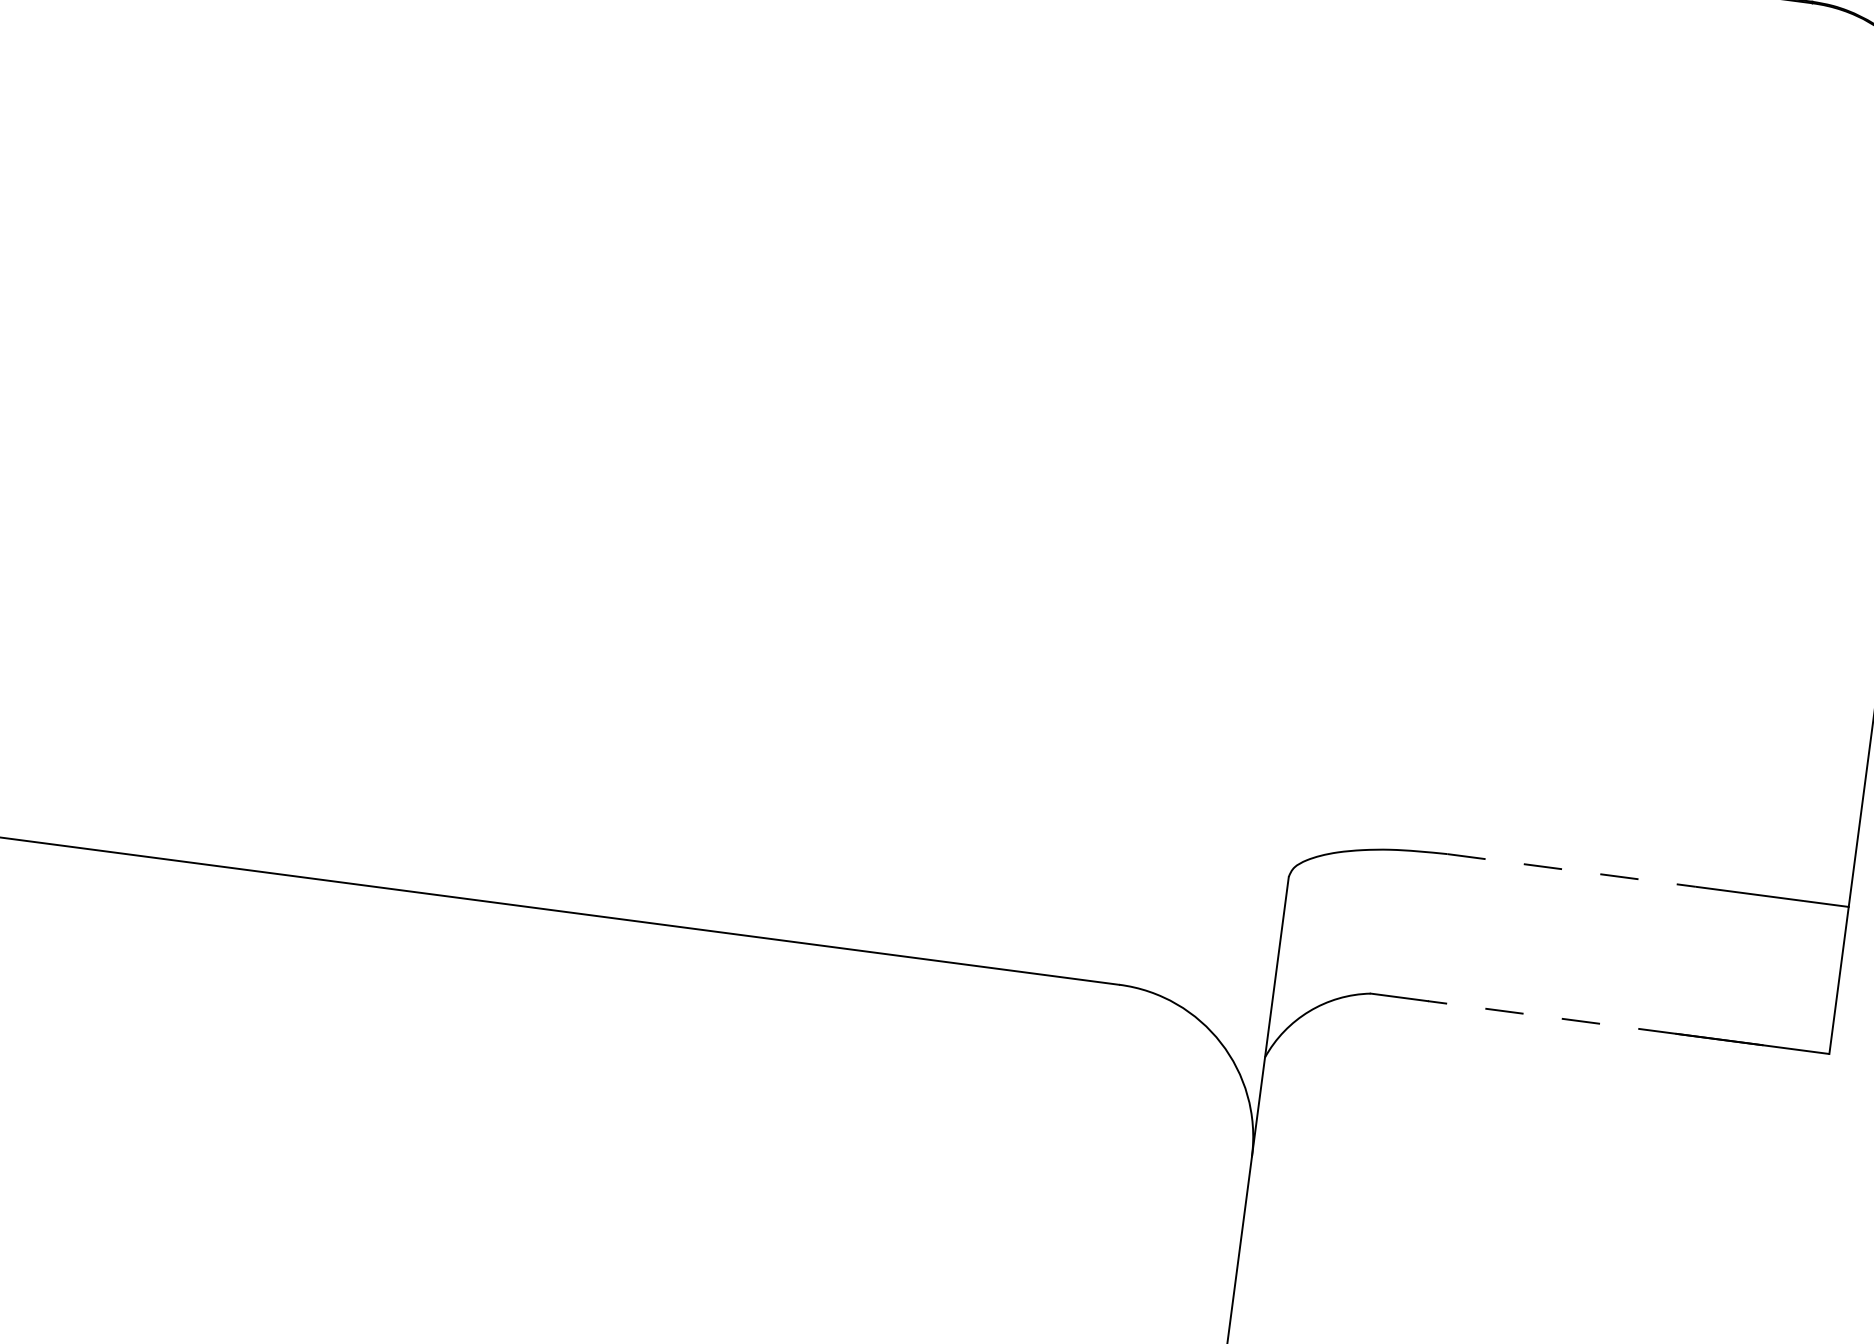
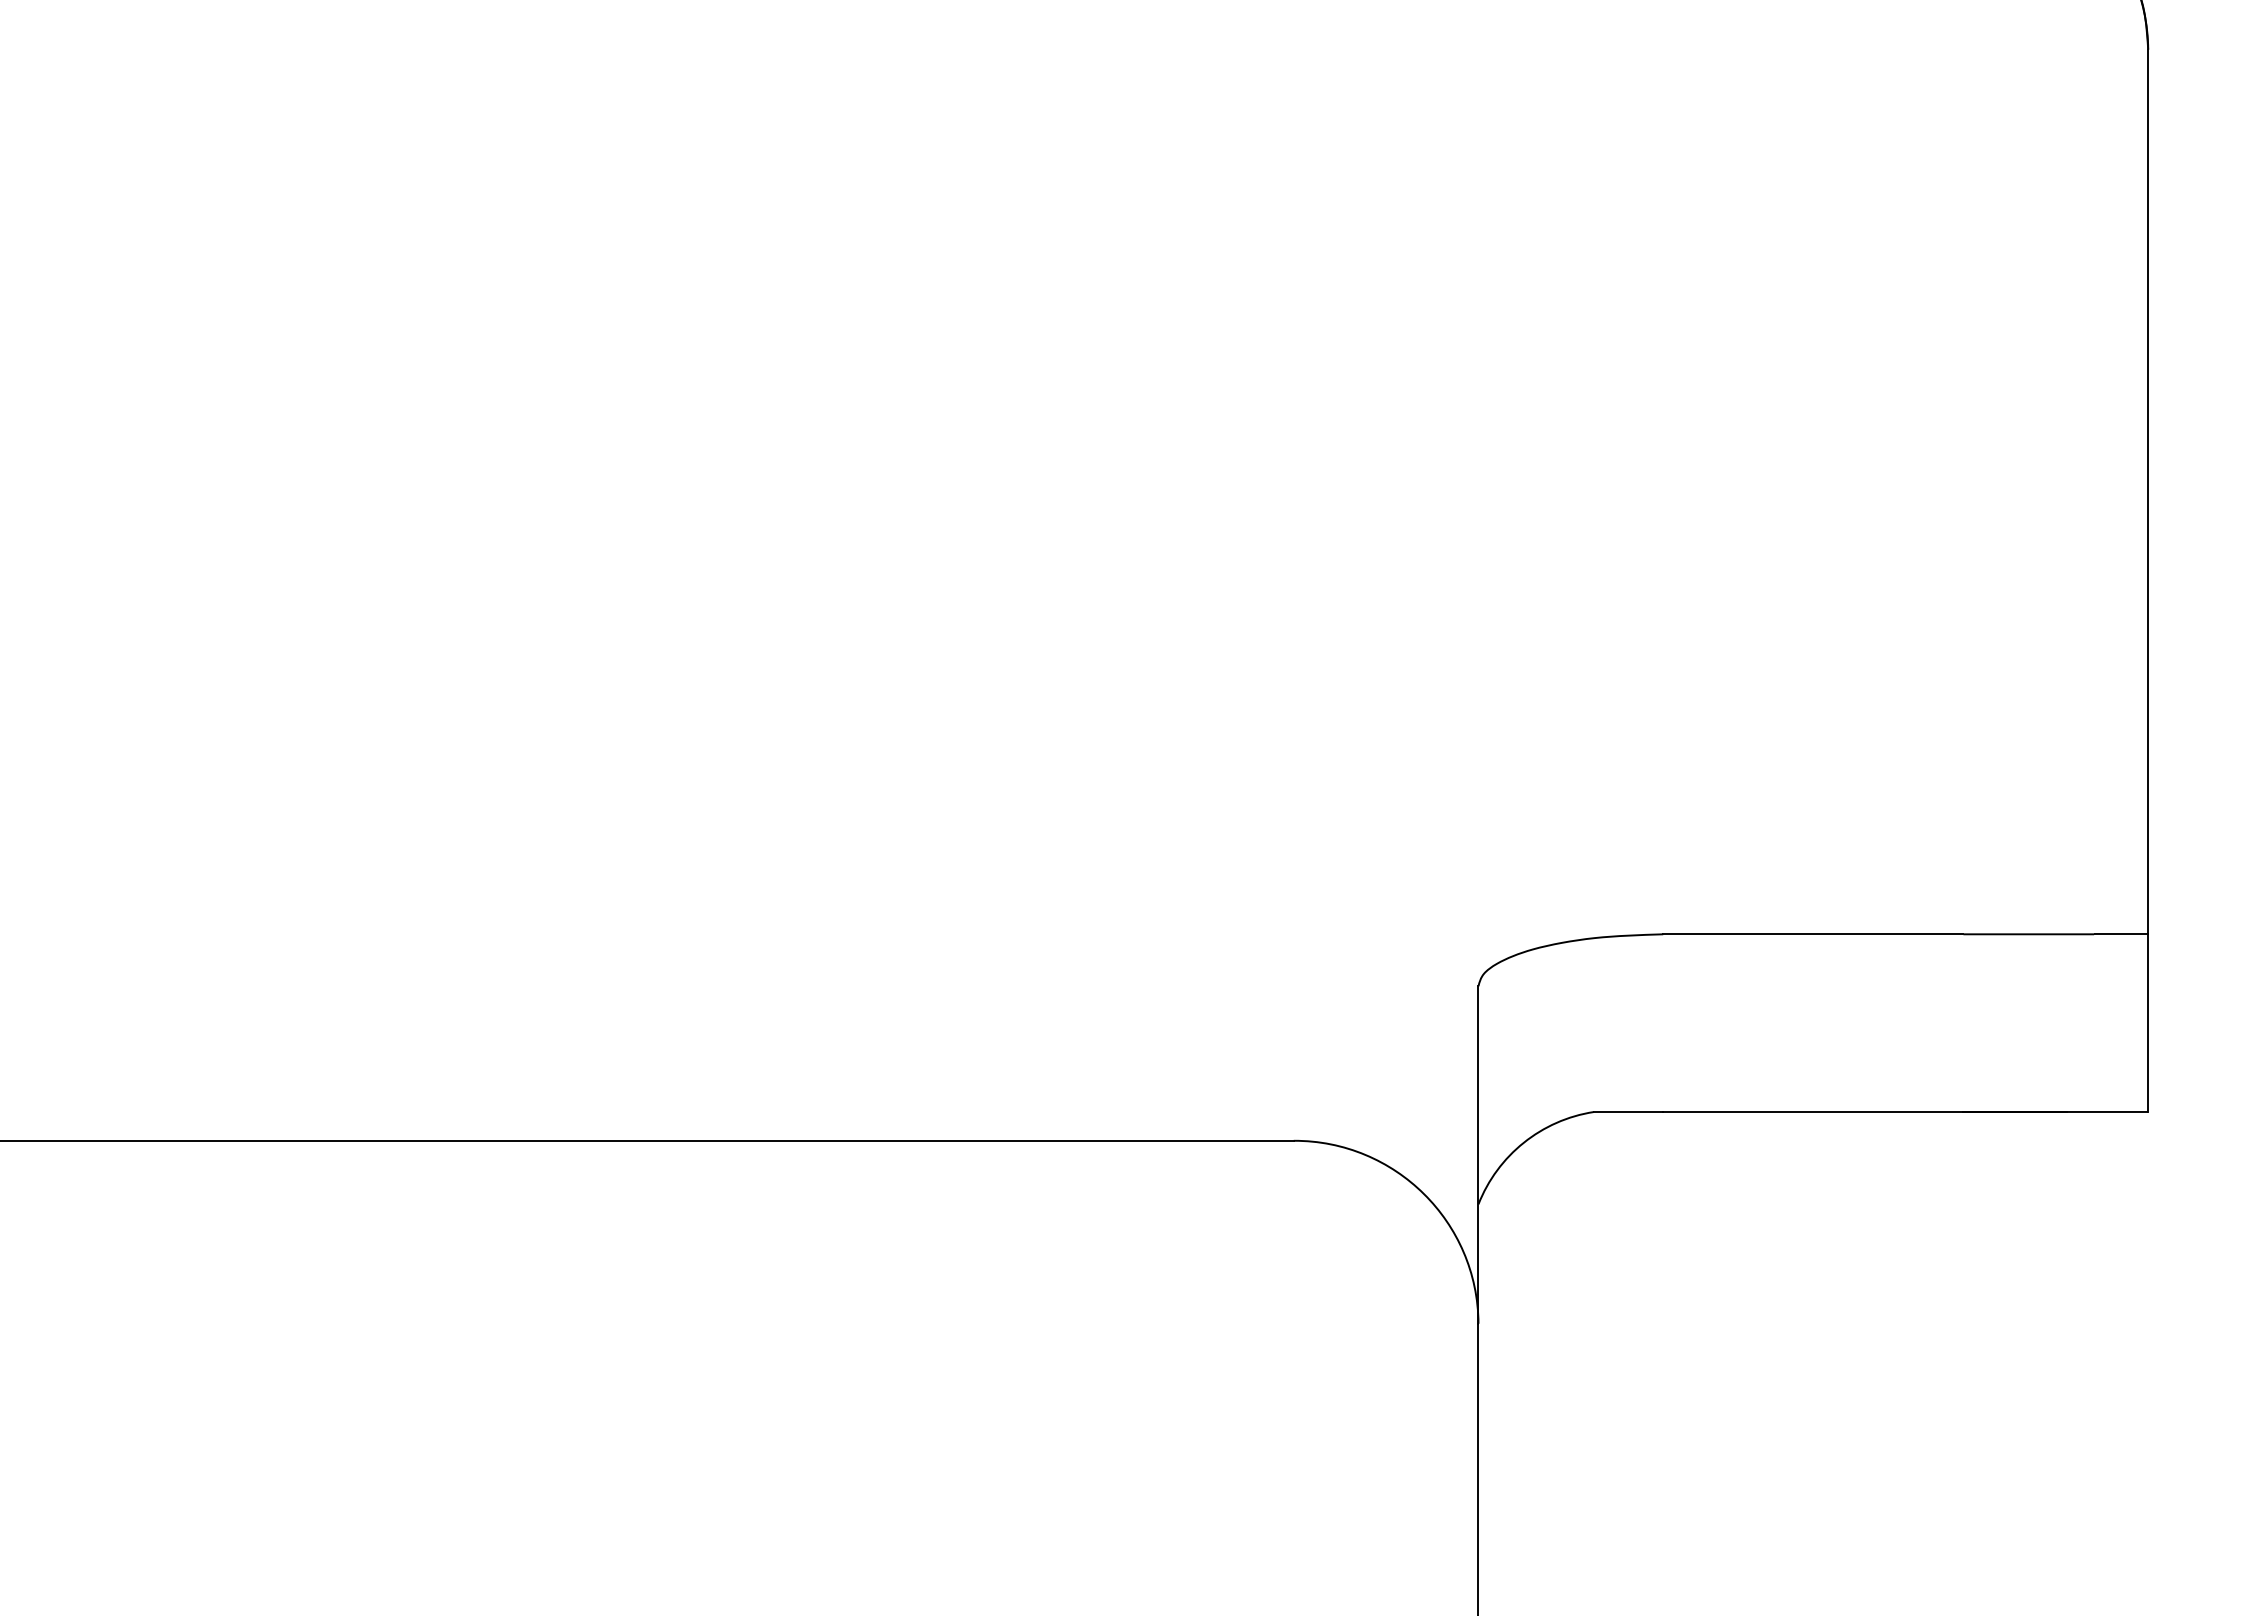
line: (1571, 870) -> (1813, 934), dashed -> solid
line: (1551, 1017) -> (1812, 1111), dashed -> solid

